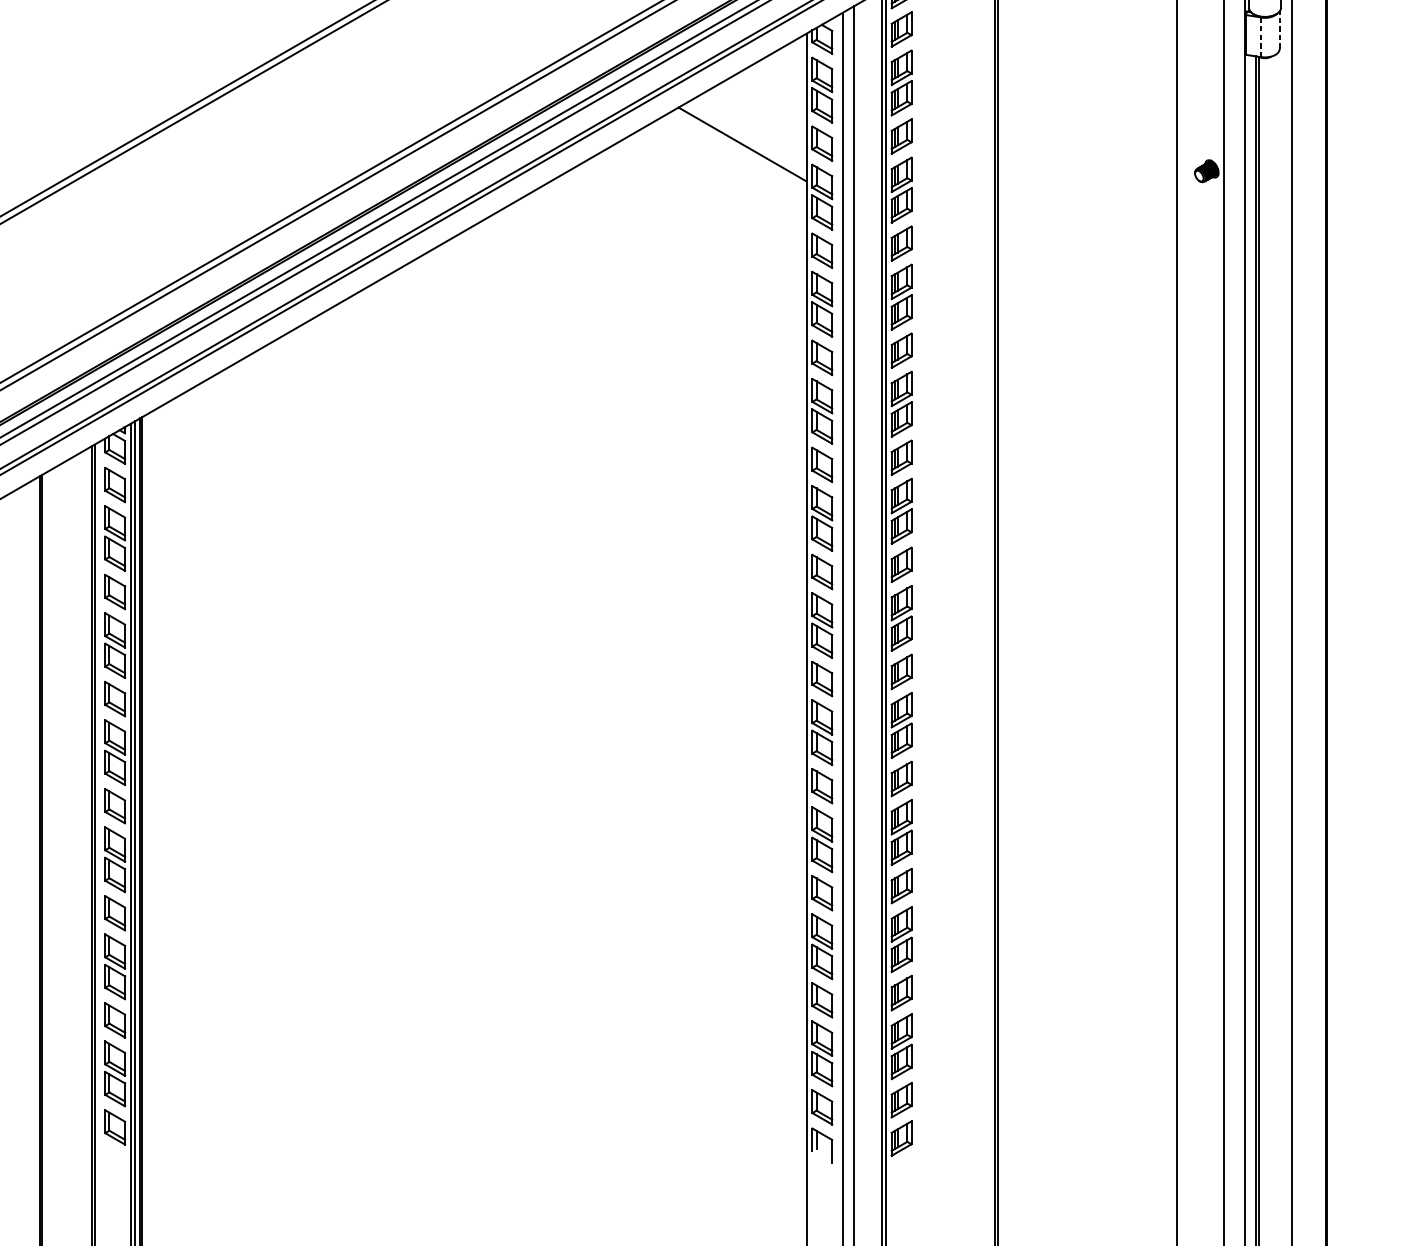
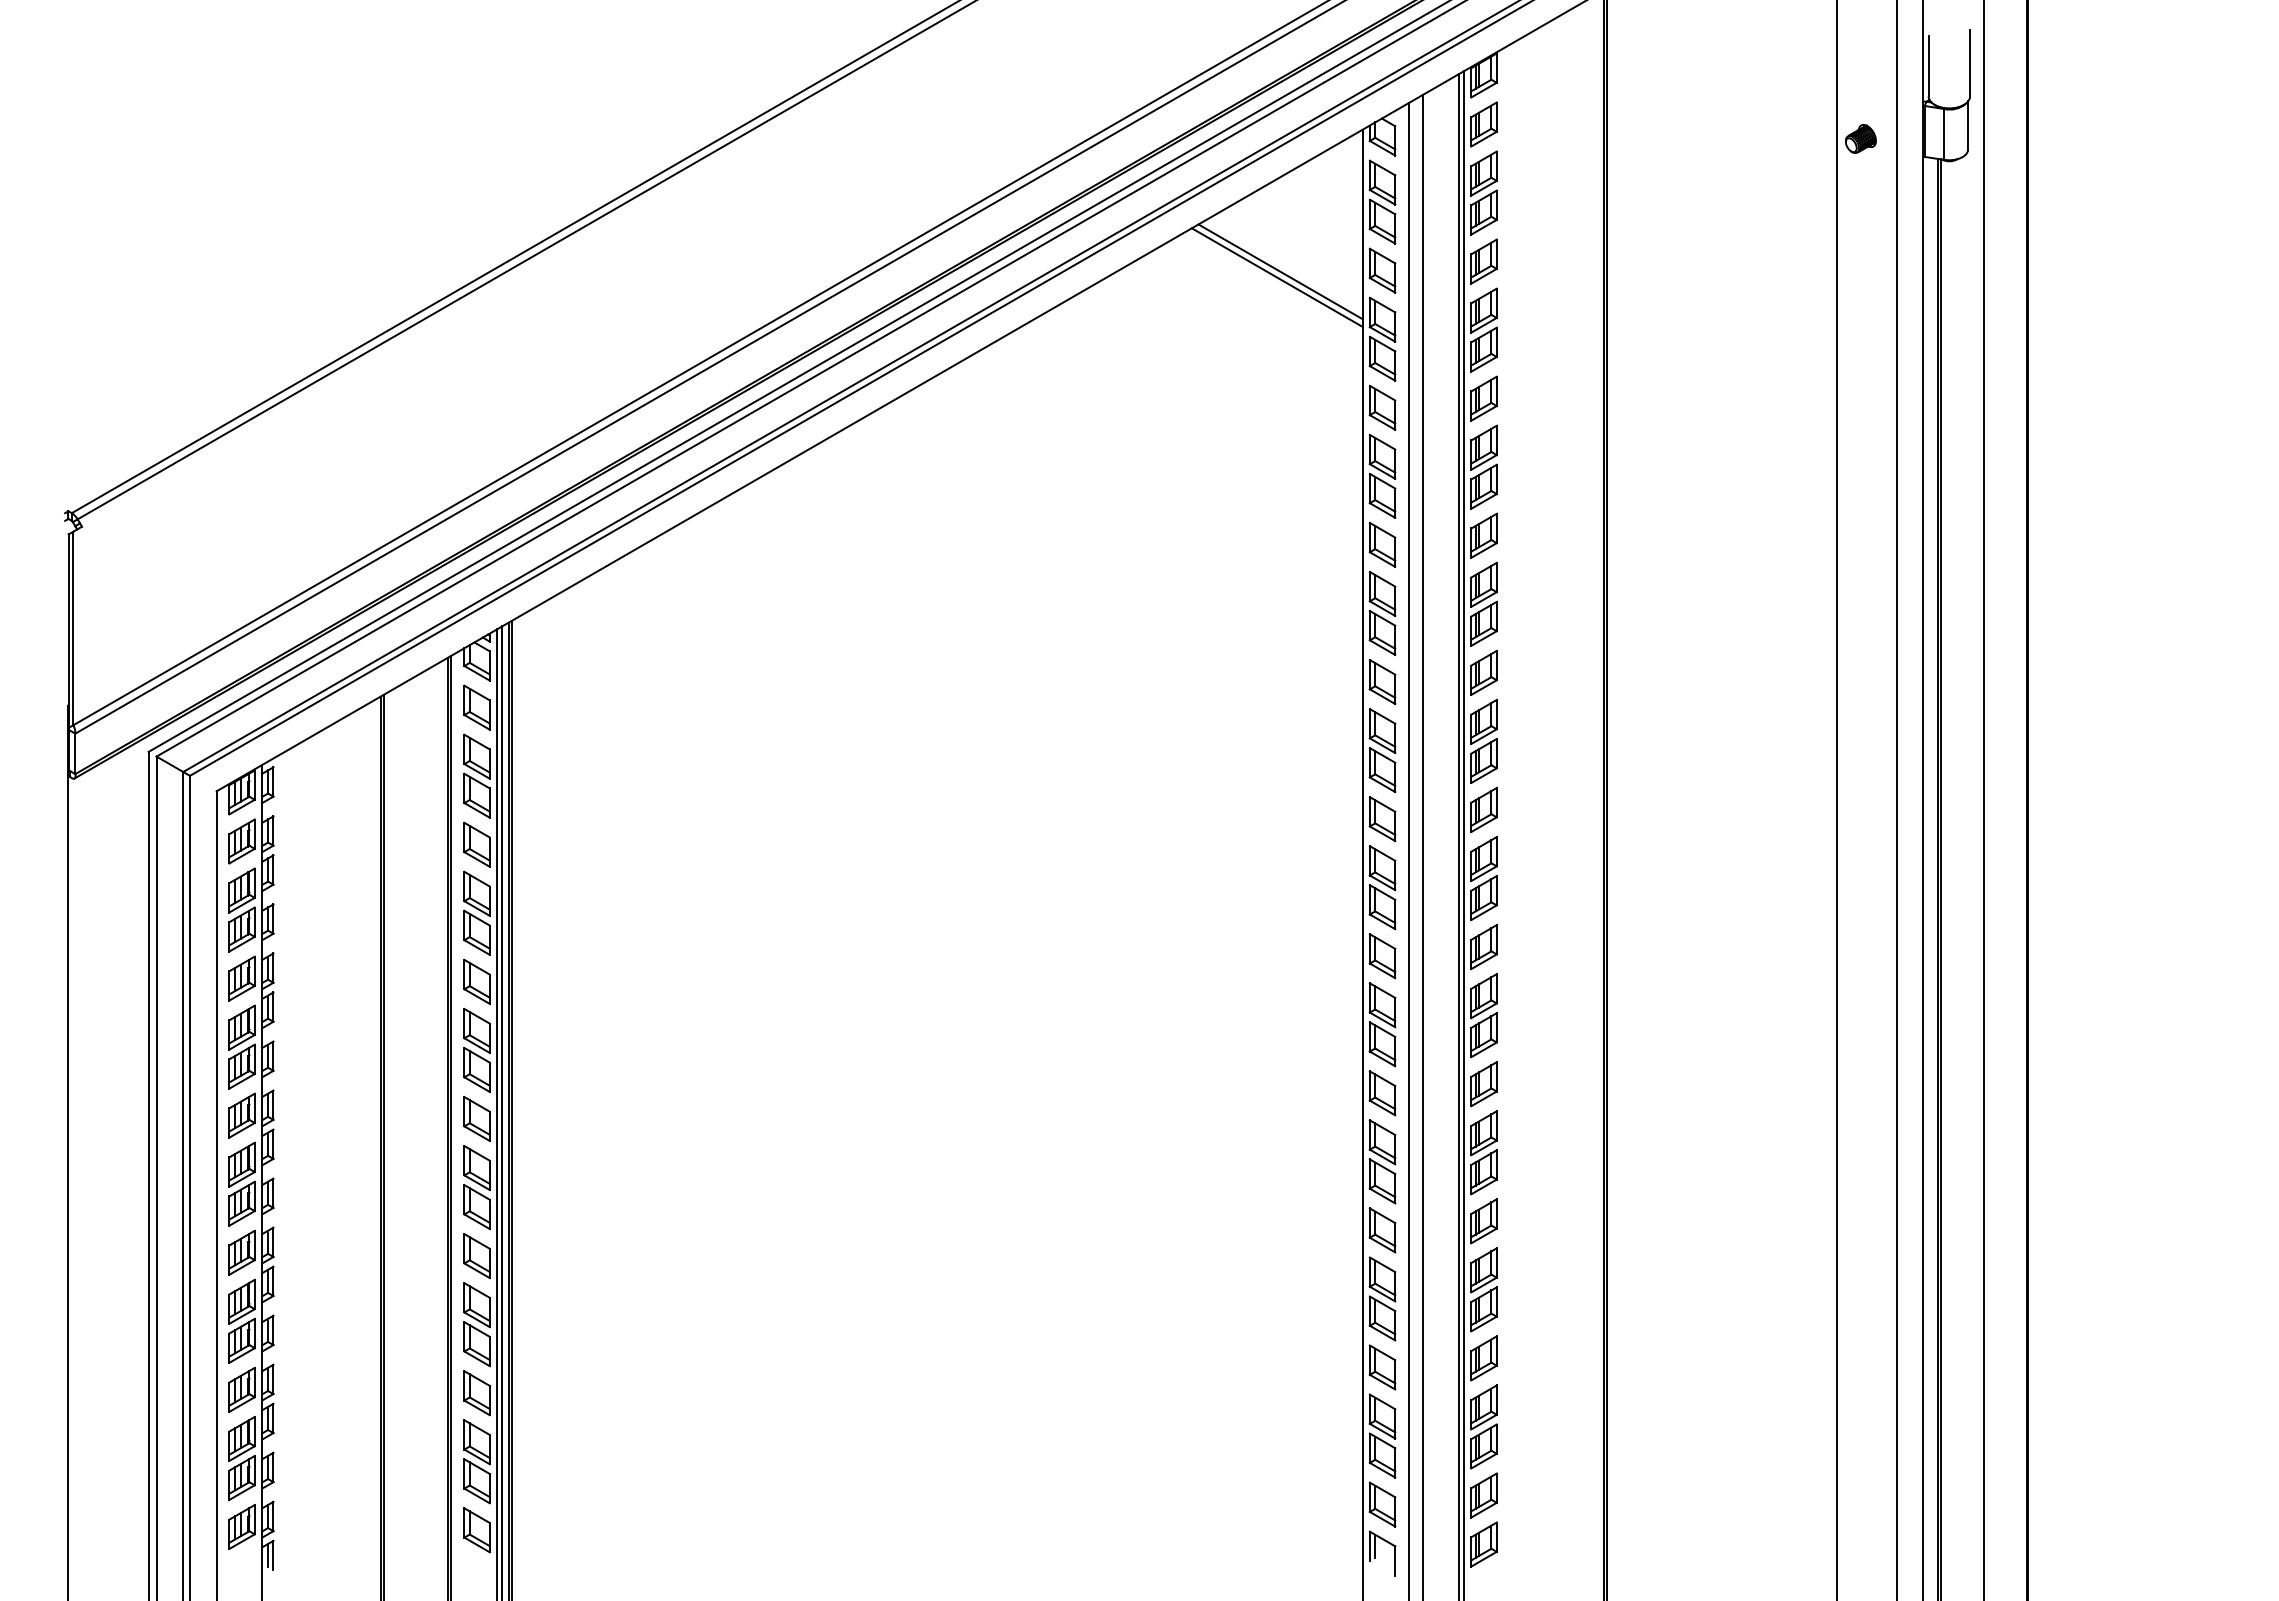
line: (1279, 30) -> (1968, 125), dashed -> solid
line: (1261, 37) -> (1944, 134), dashed -> solid
line: (739, 148) -> (1276, 277), added
part: (1206, 170) -> (1860, 138), moved

